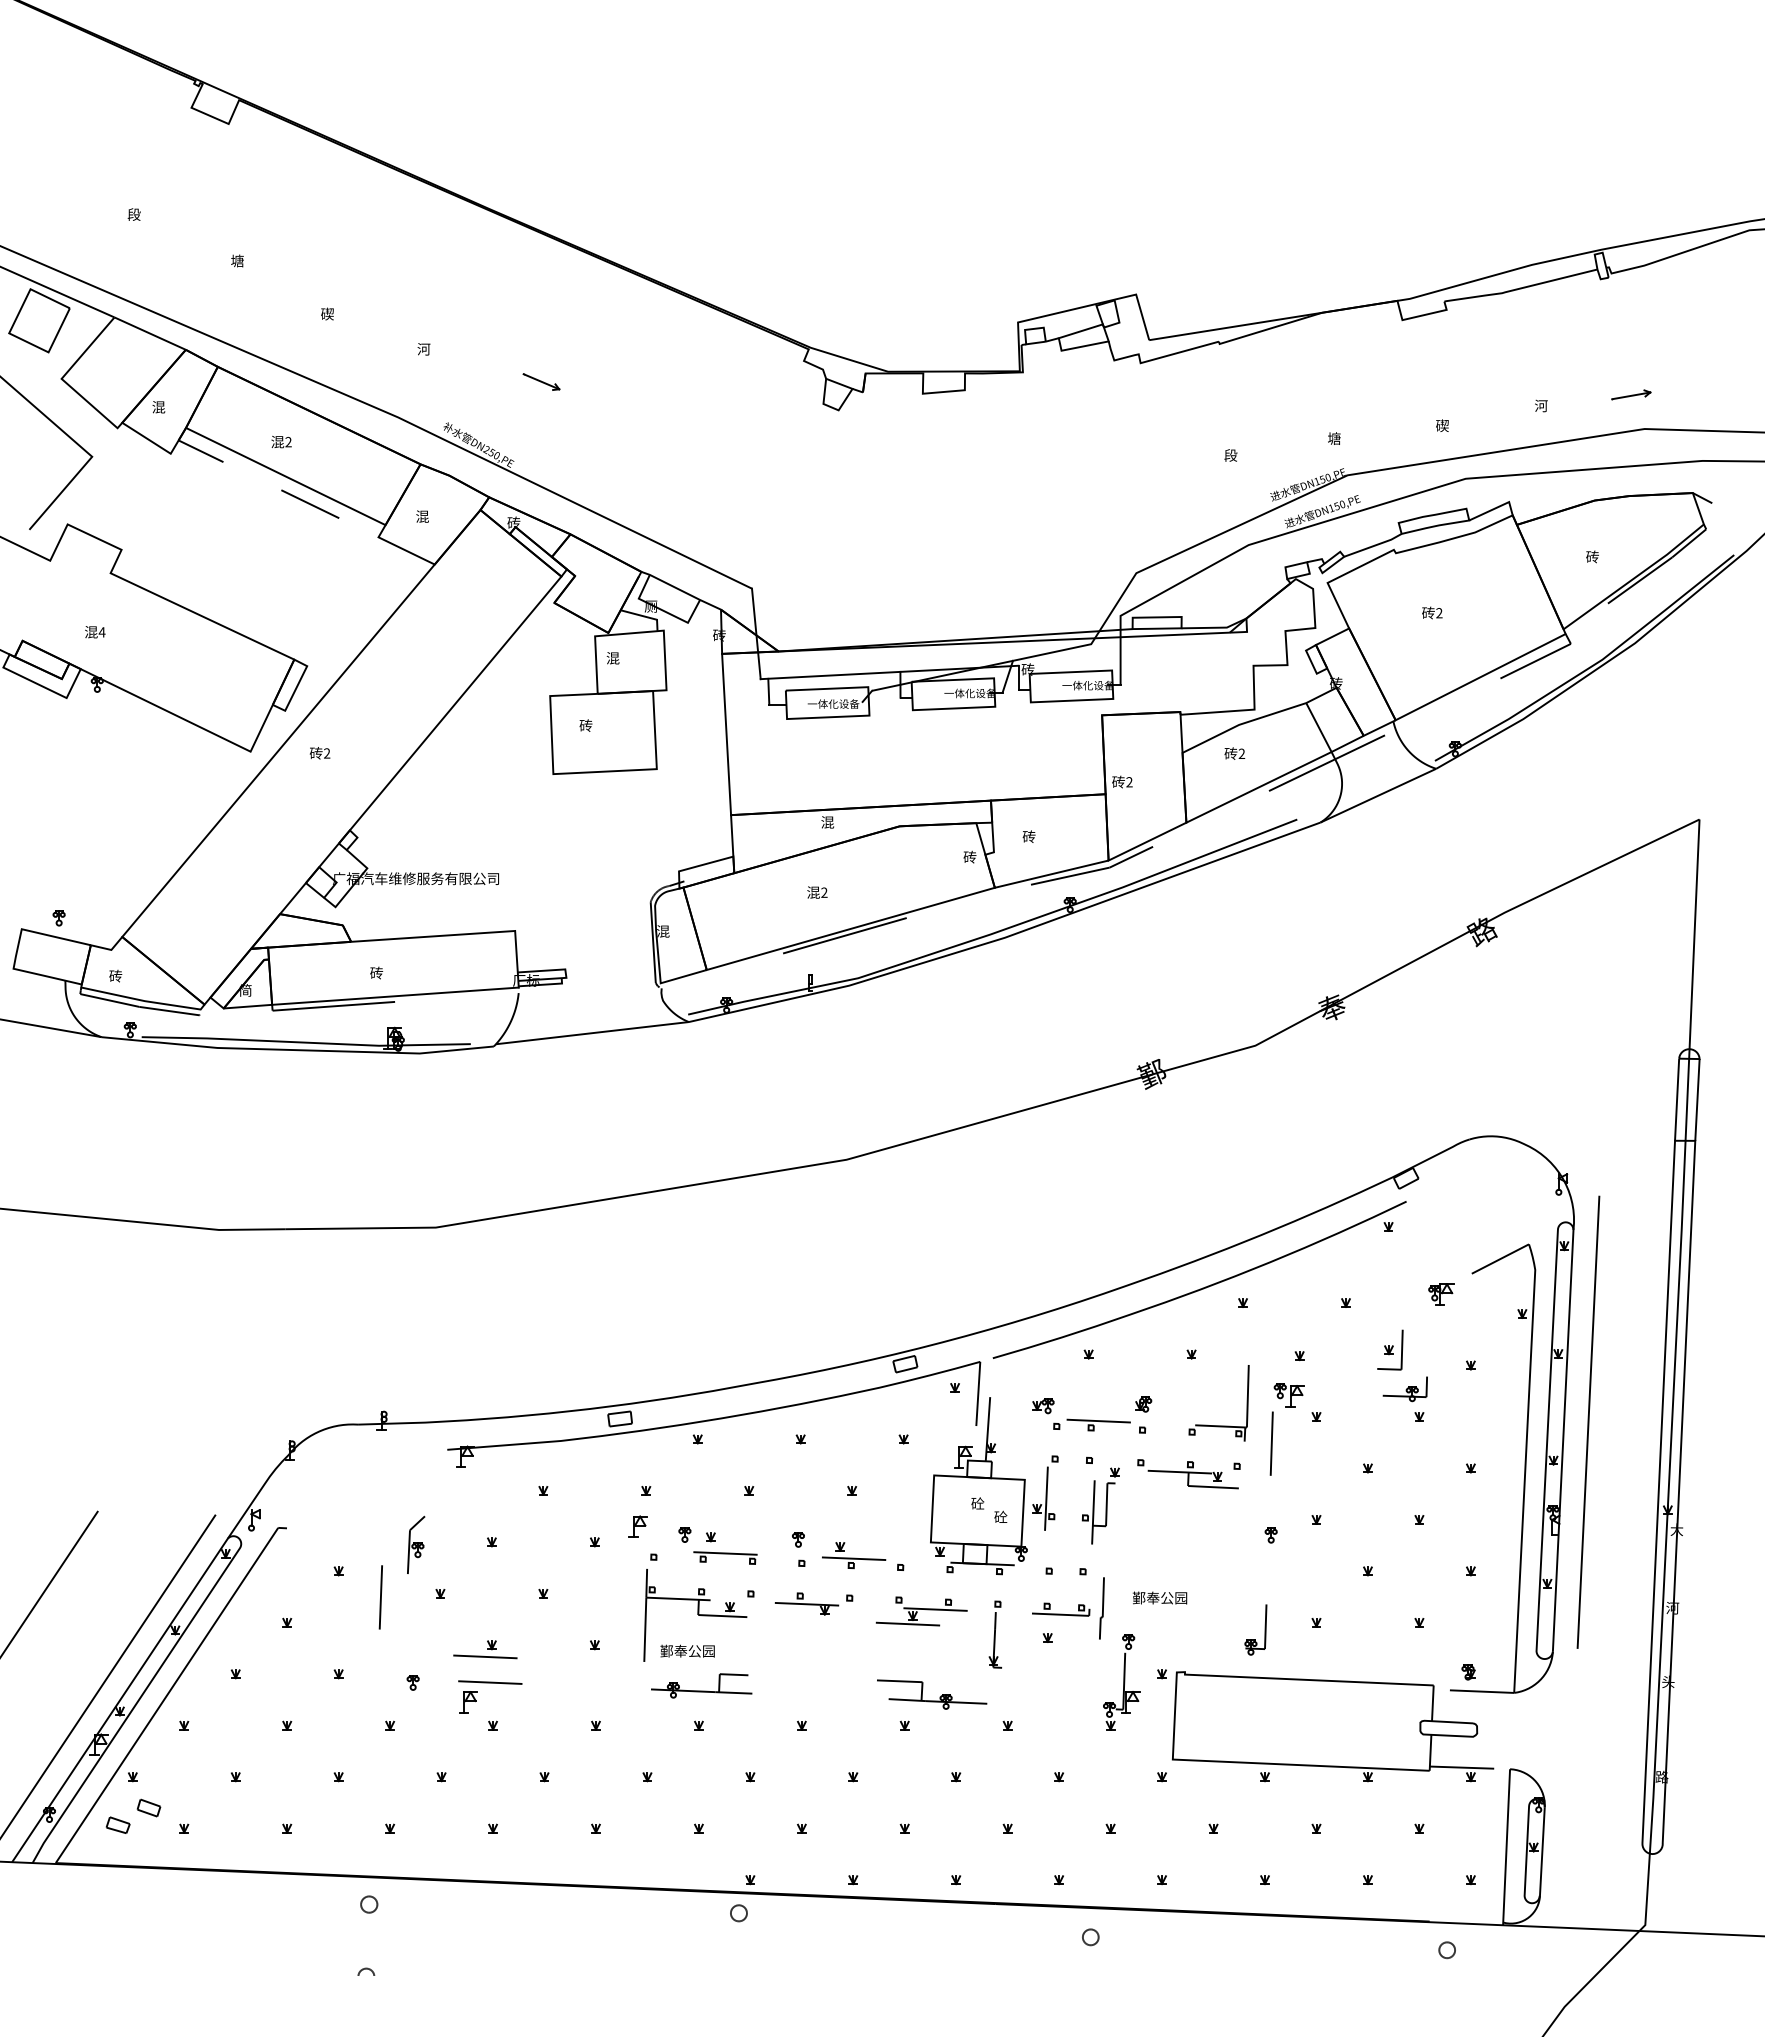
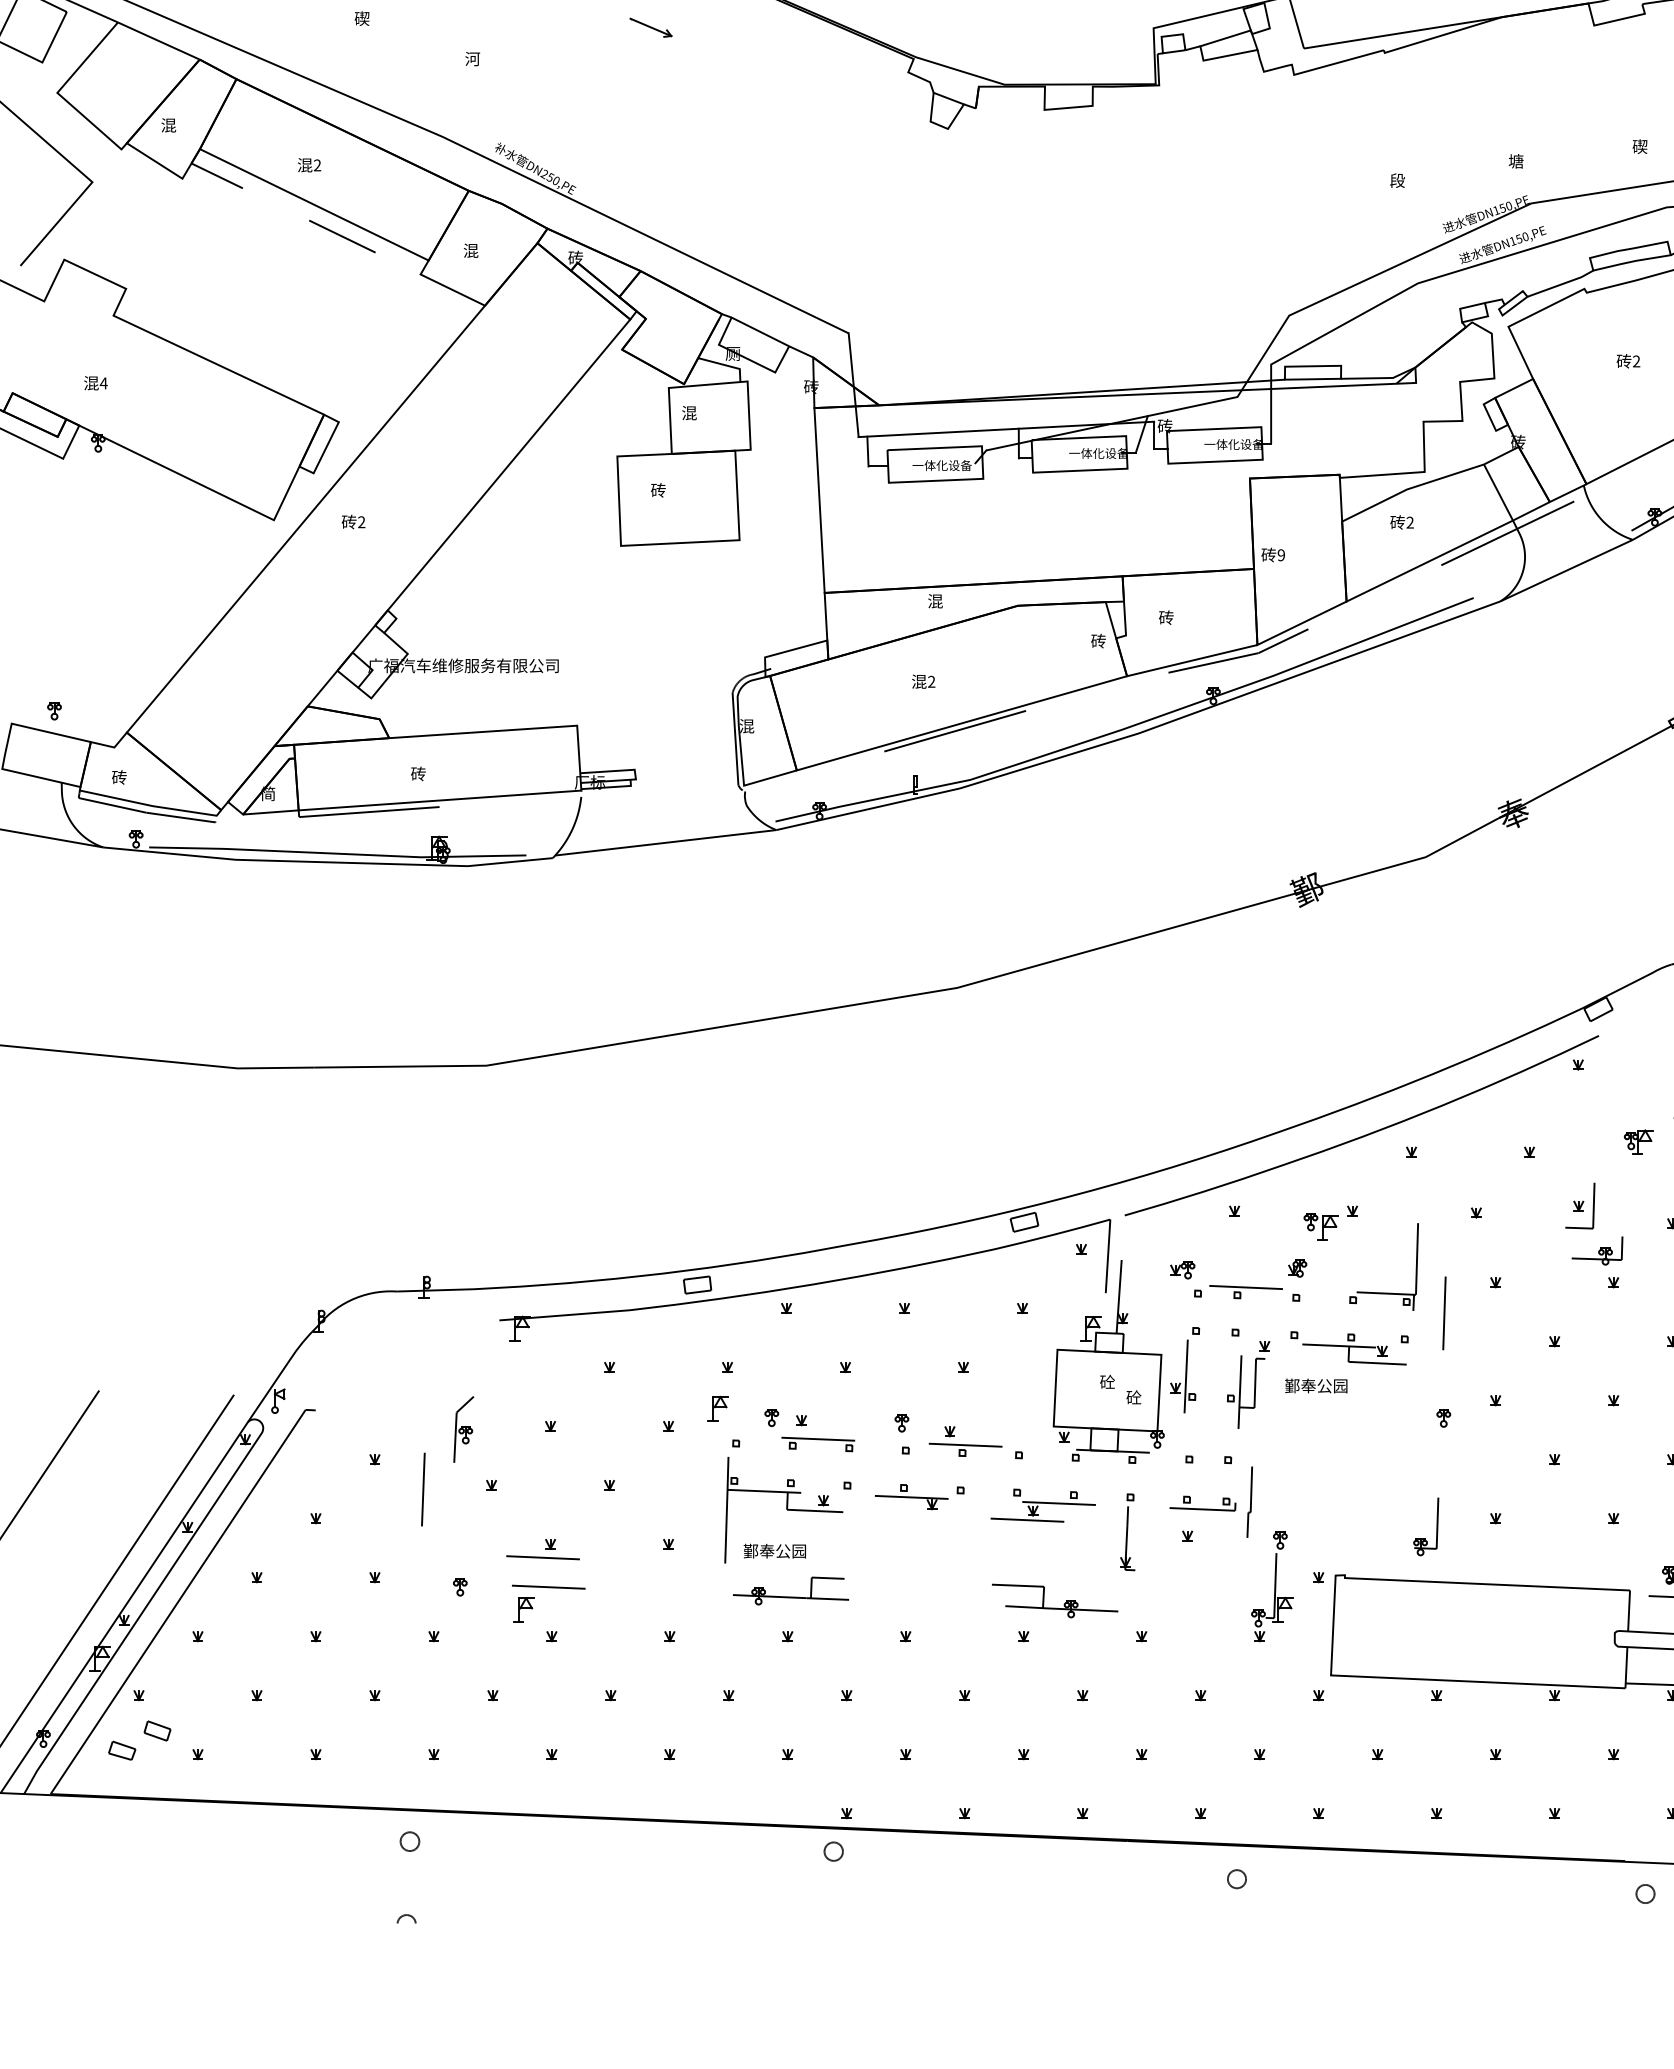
part: (541, 381) -> (650, 27), moved
text: (1129, 782) -> (1281, 555), 2 -> 9
part: (1288, 1395) -> (1320, 1227), moved
text: (1159, 1597) -> (1315, 1385), moved

